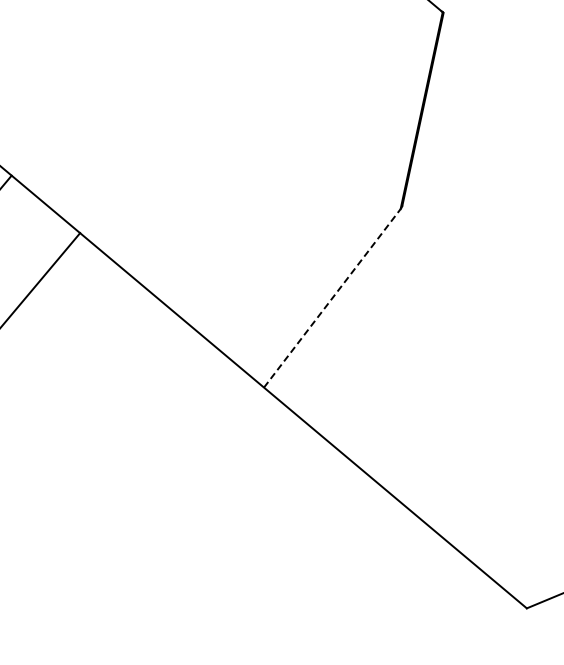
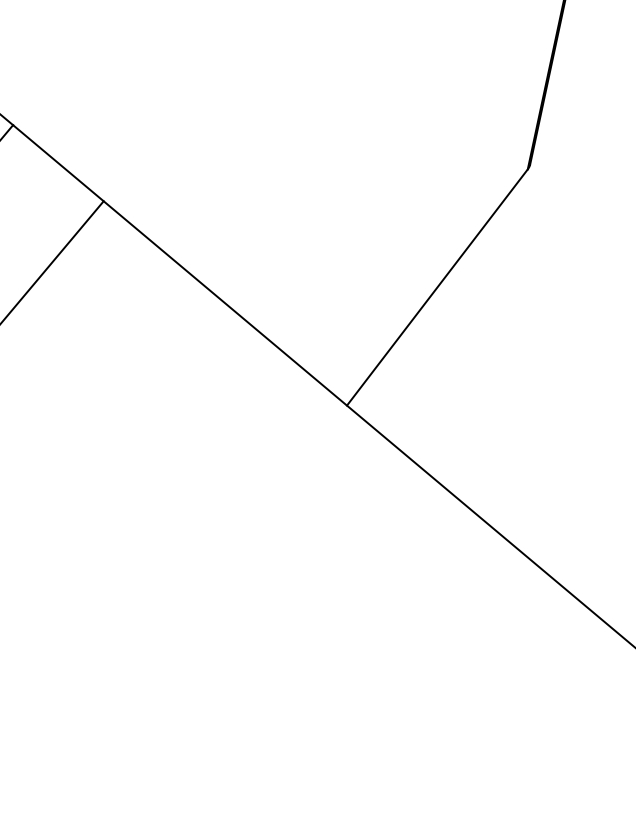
line: (332, 297) -> (437, 286), dashed -> solid

